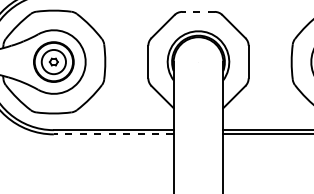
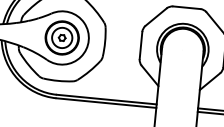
line: (198, 11) -> (186, 7), dashed -> solid
line: (113, 134) -> (106, 103), dashed -> solid

